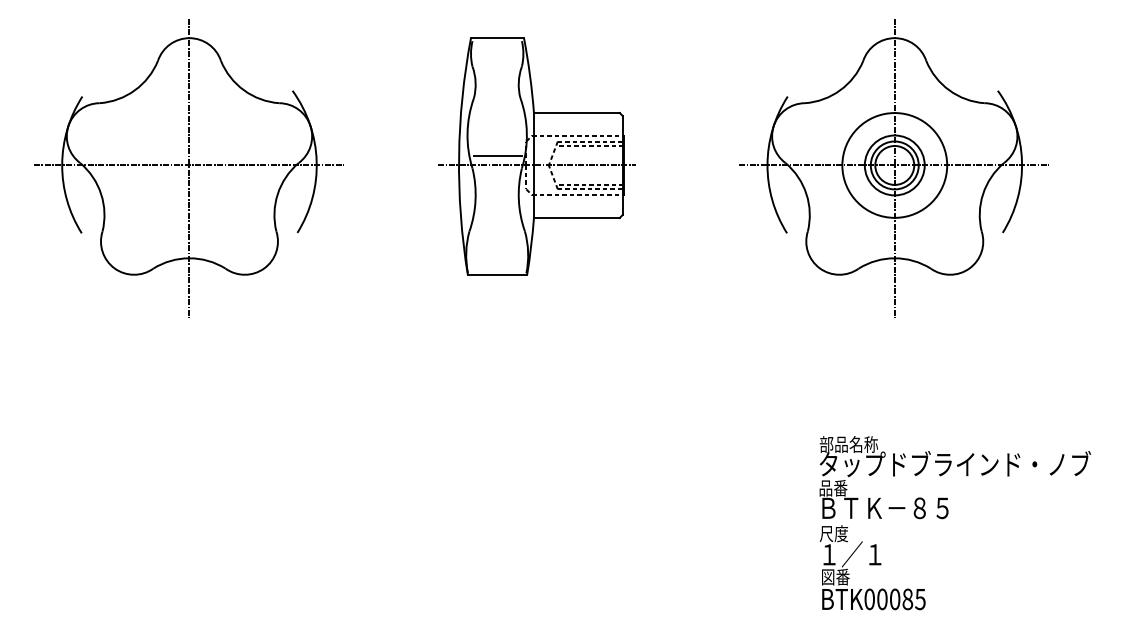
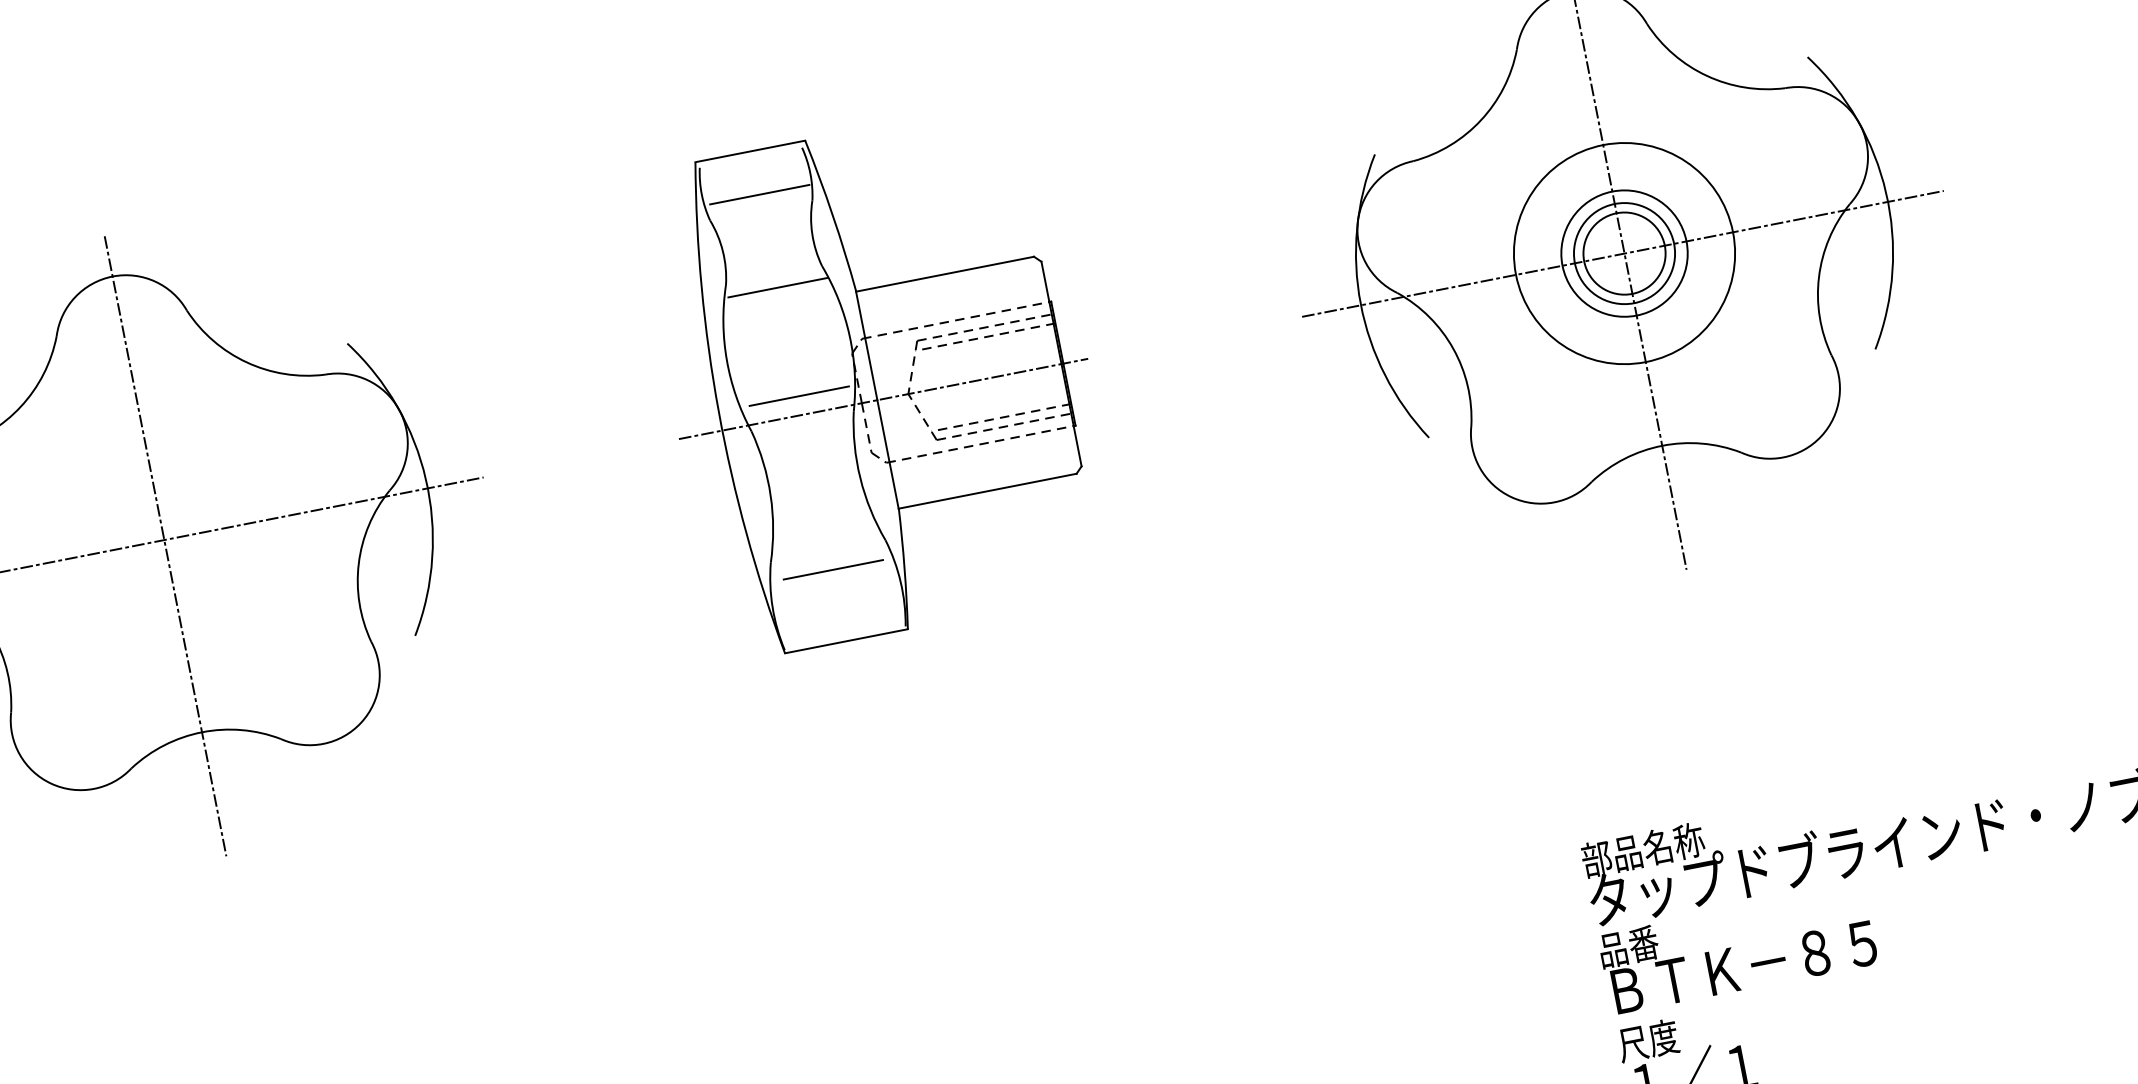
line: (497, 59) -> (758, 195), added
line: (497, 104) -> (777, 288), added
line: (497, 240) -> (832, 570), added

